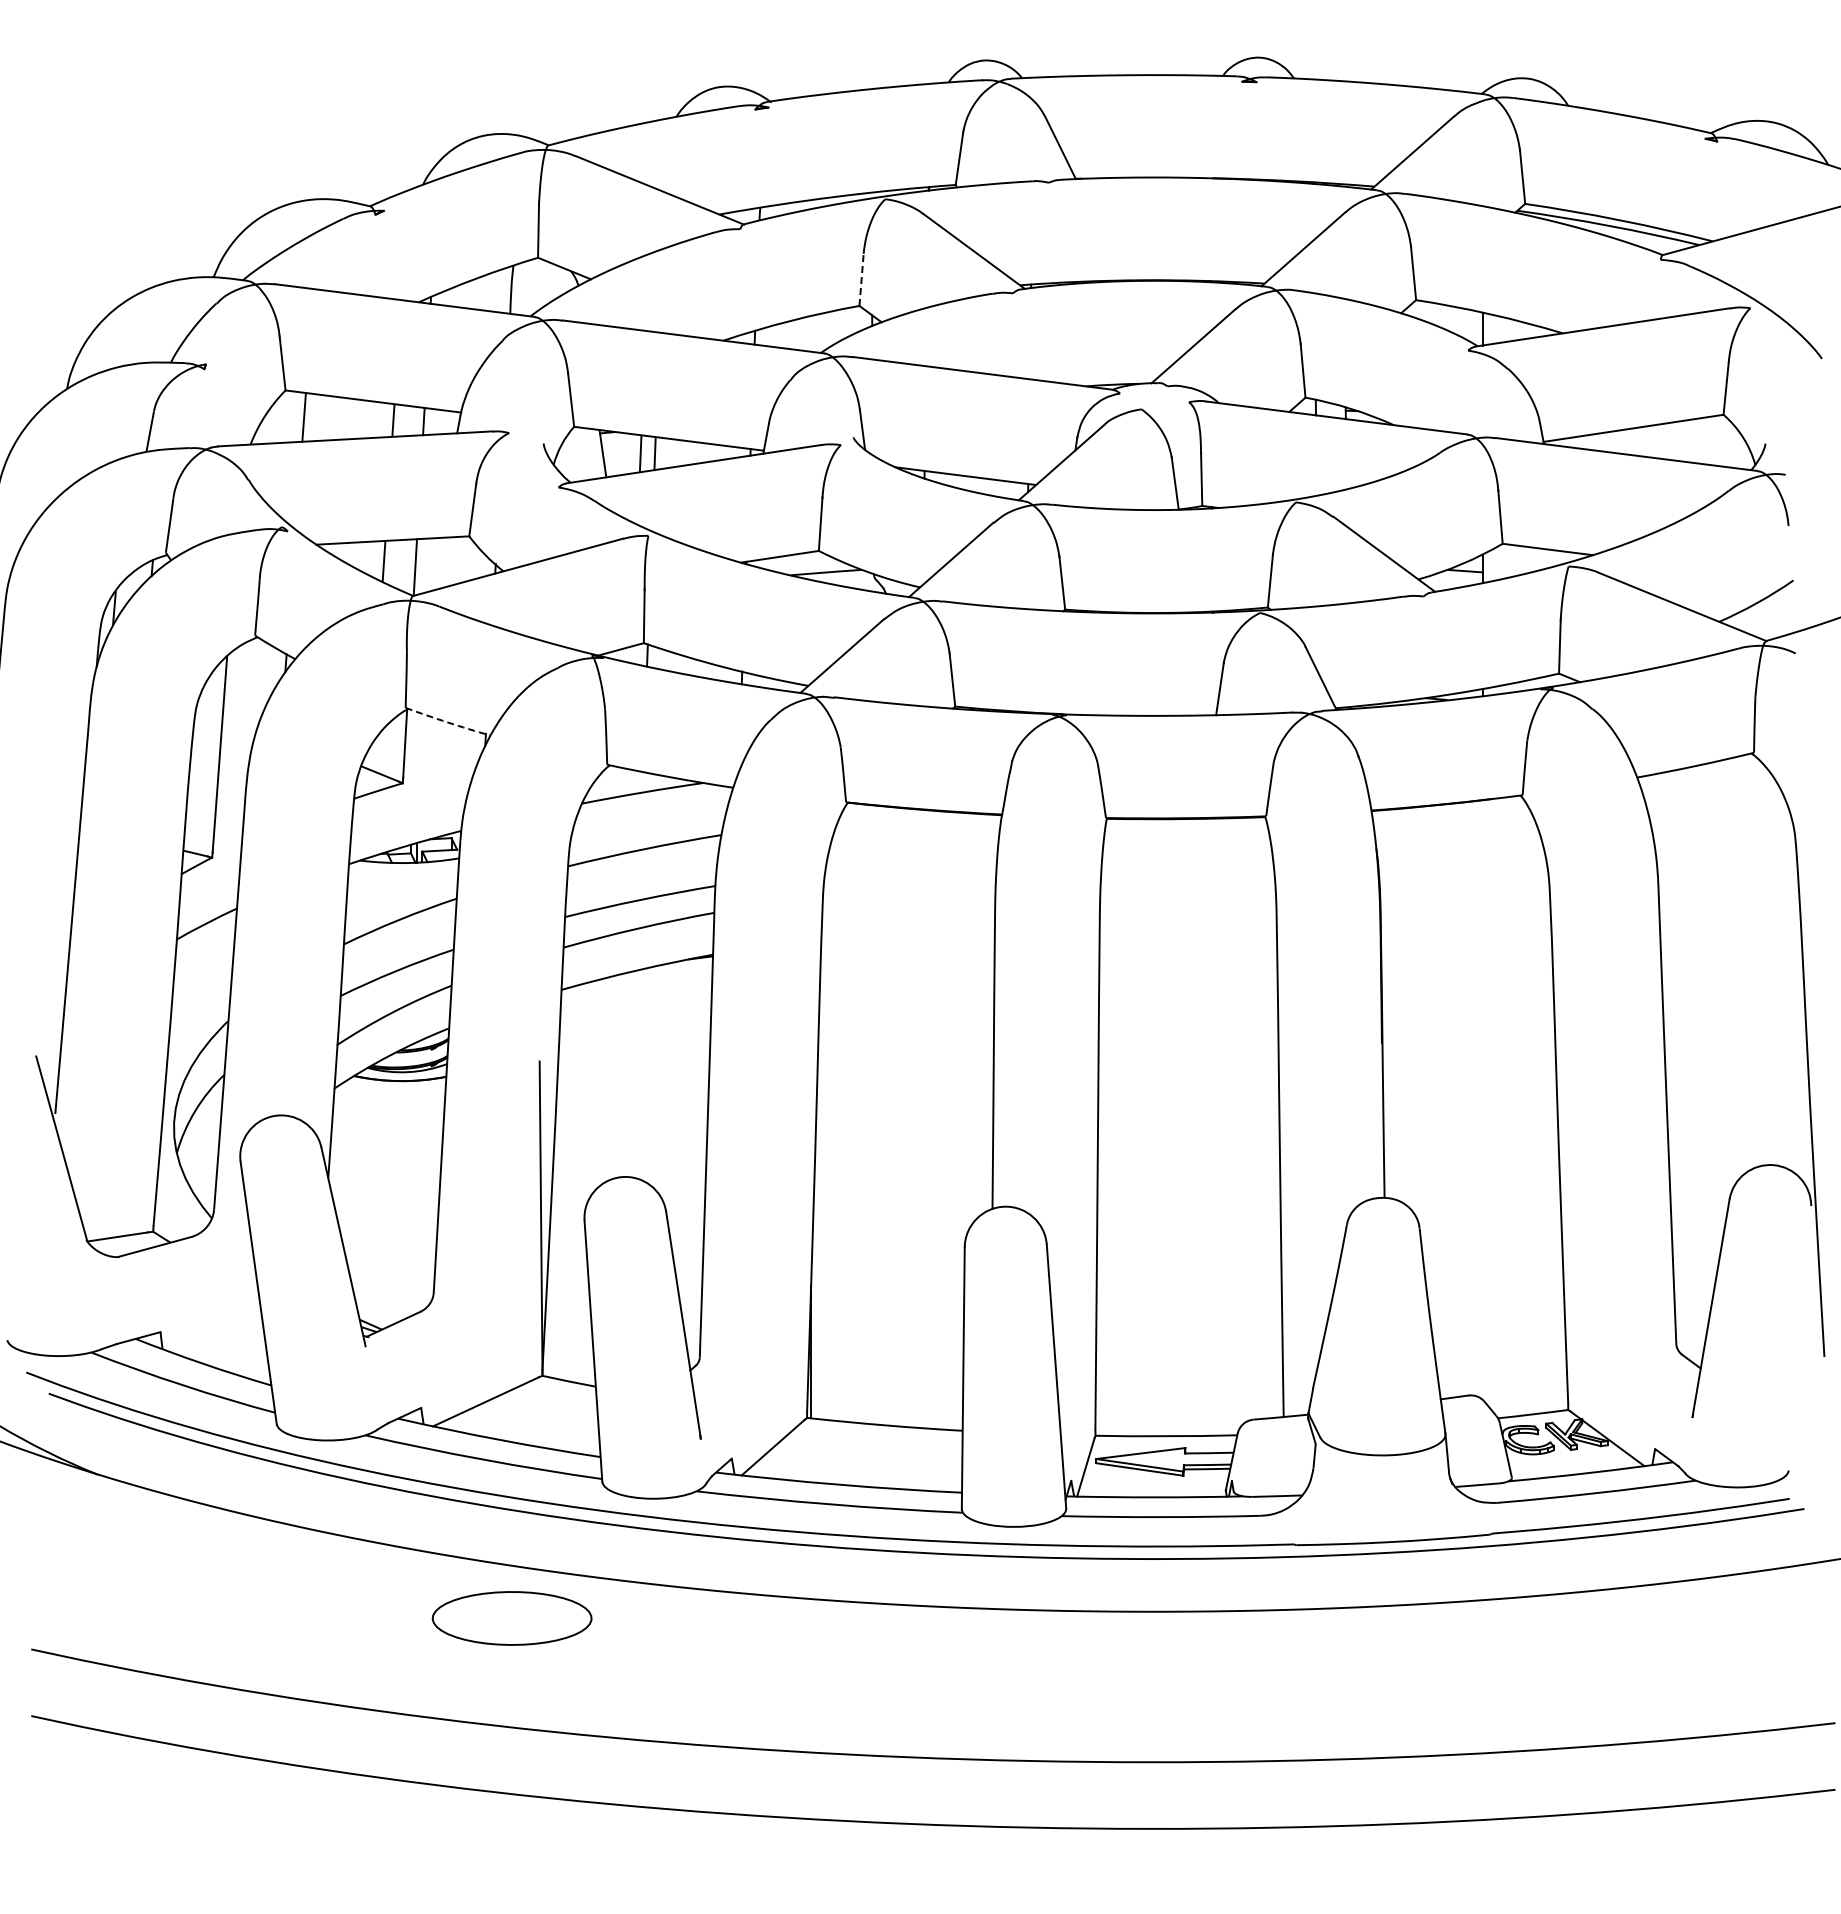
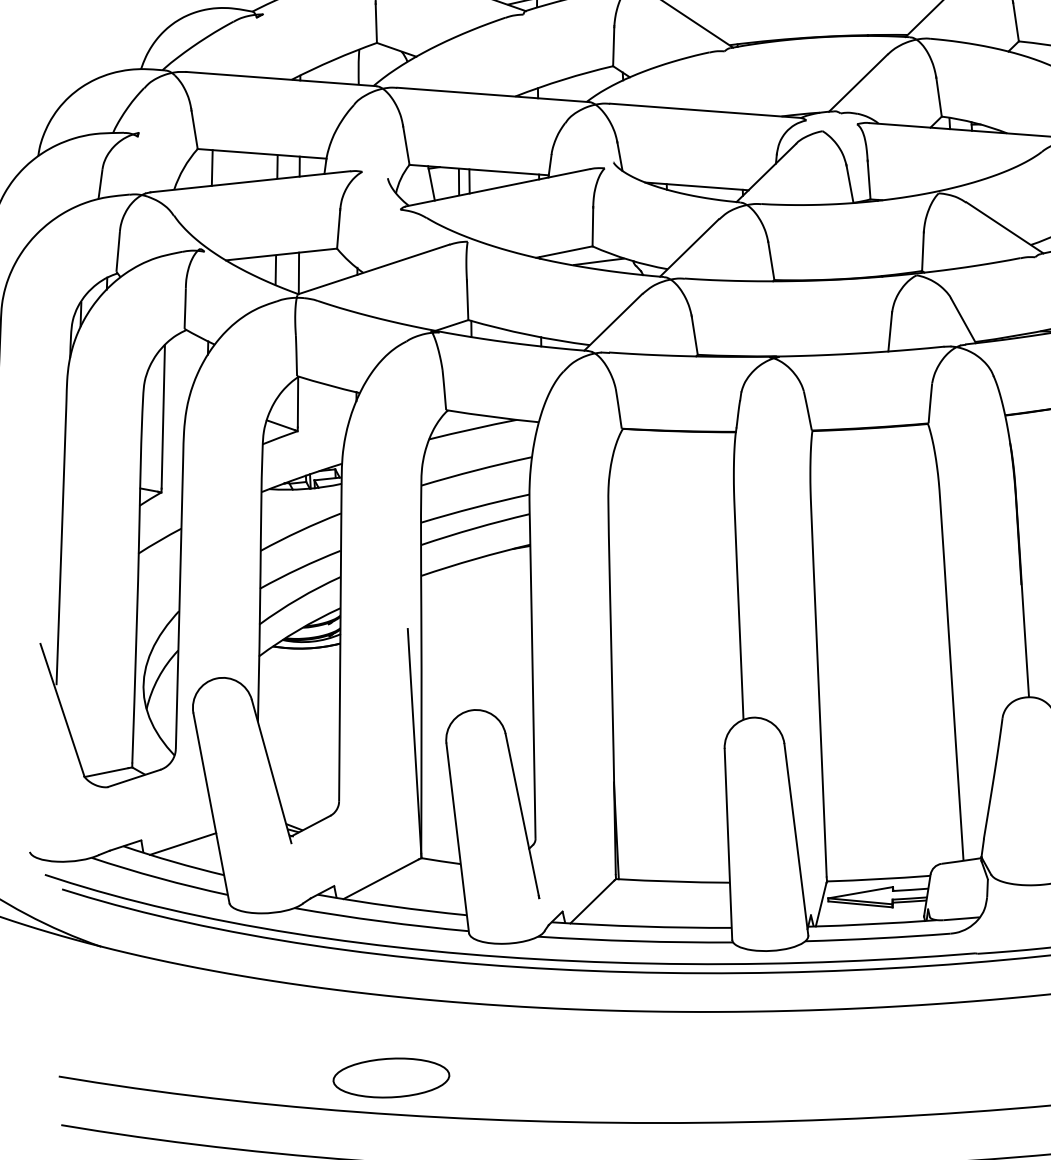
line: (861, 279) -> (613, 46), dashed -> solid
arc: (447, 722) -> (328, 385), dashed -> solid
line: (217, 1339) -> (183, 843), added
part: (511, 1618) -> (390, 1078), moved

